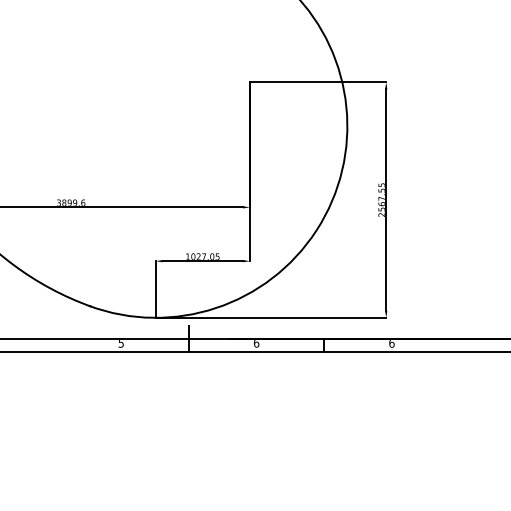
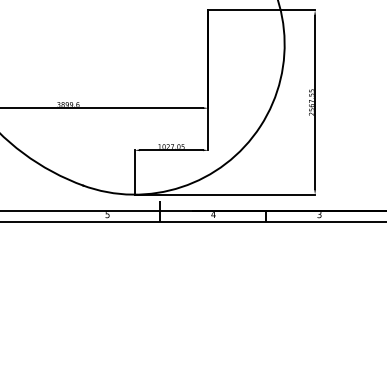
text: (256, 343) -> (213, 214), 6 -> 4
text: (391, 343) -> (319, 214), 6 -> 3

